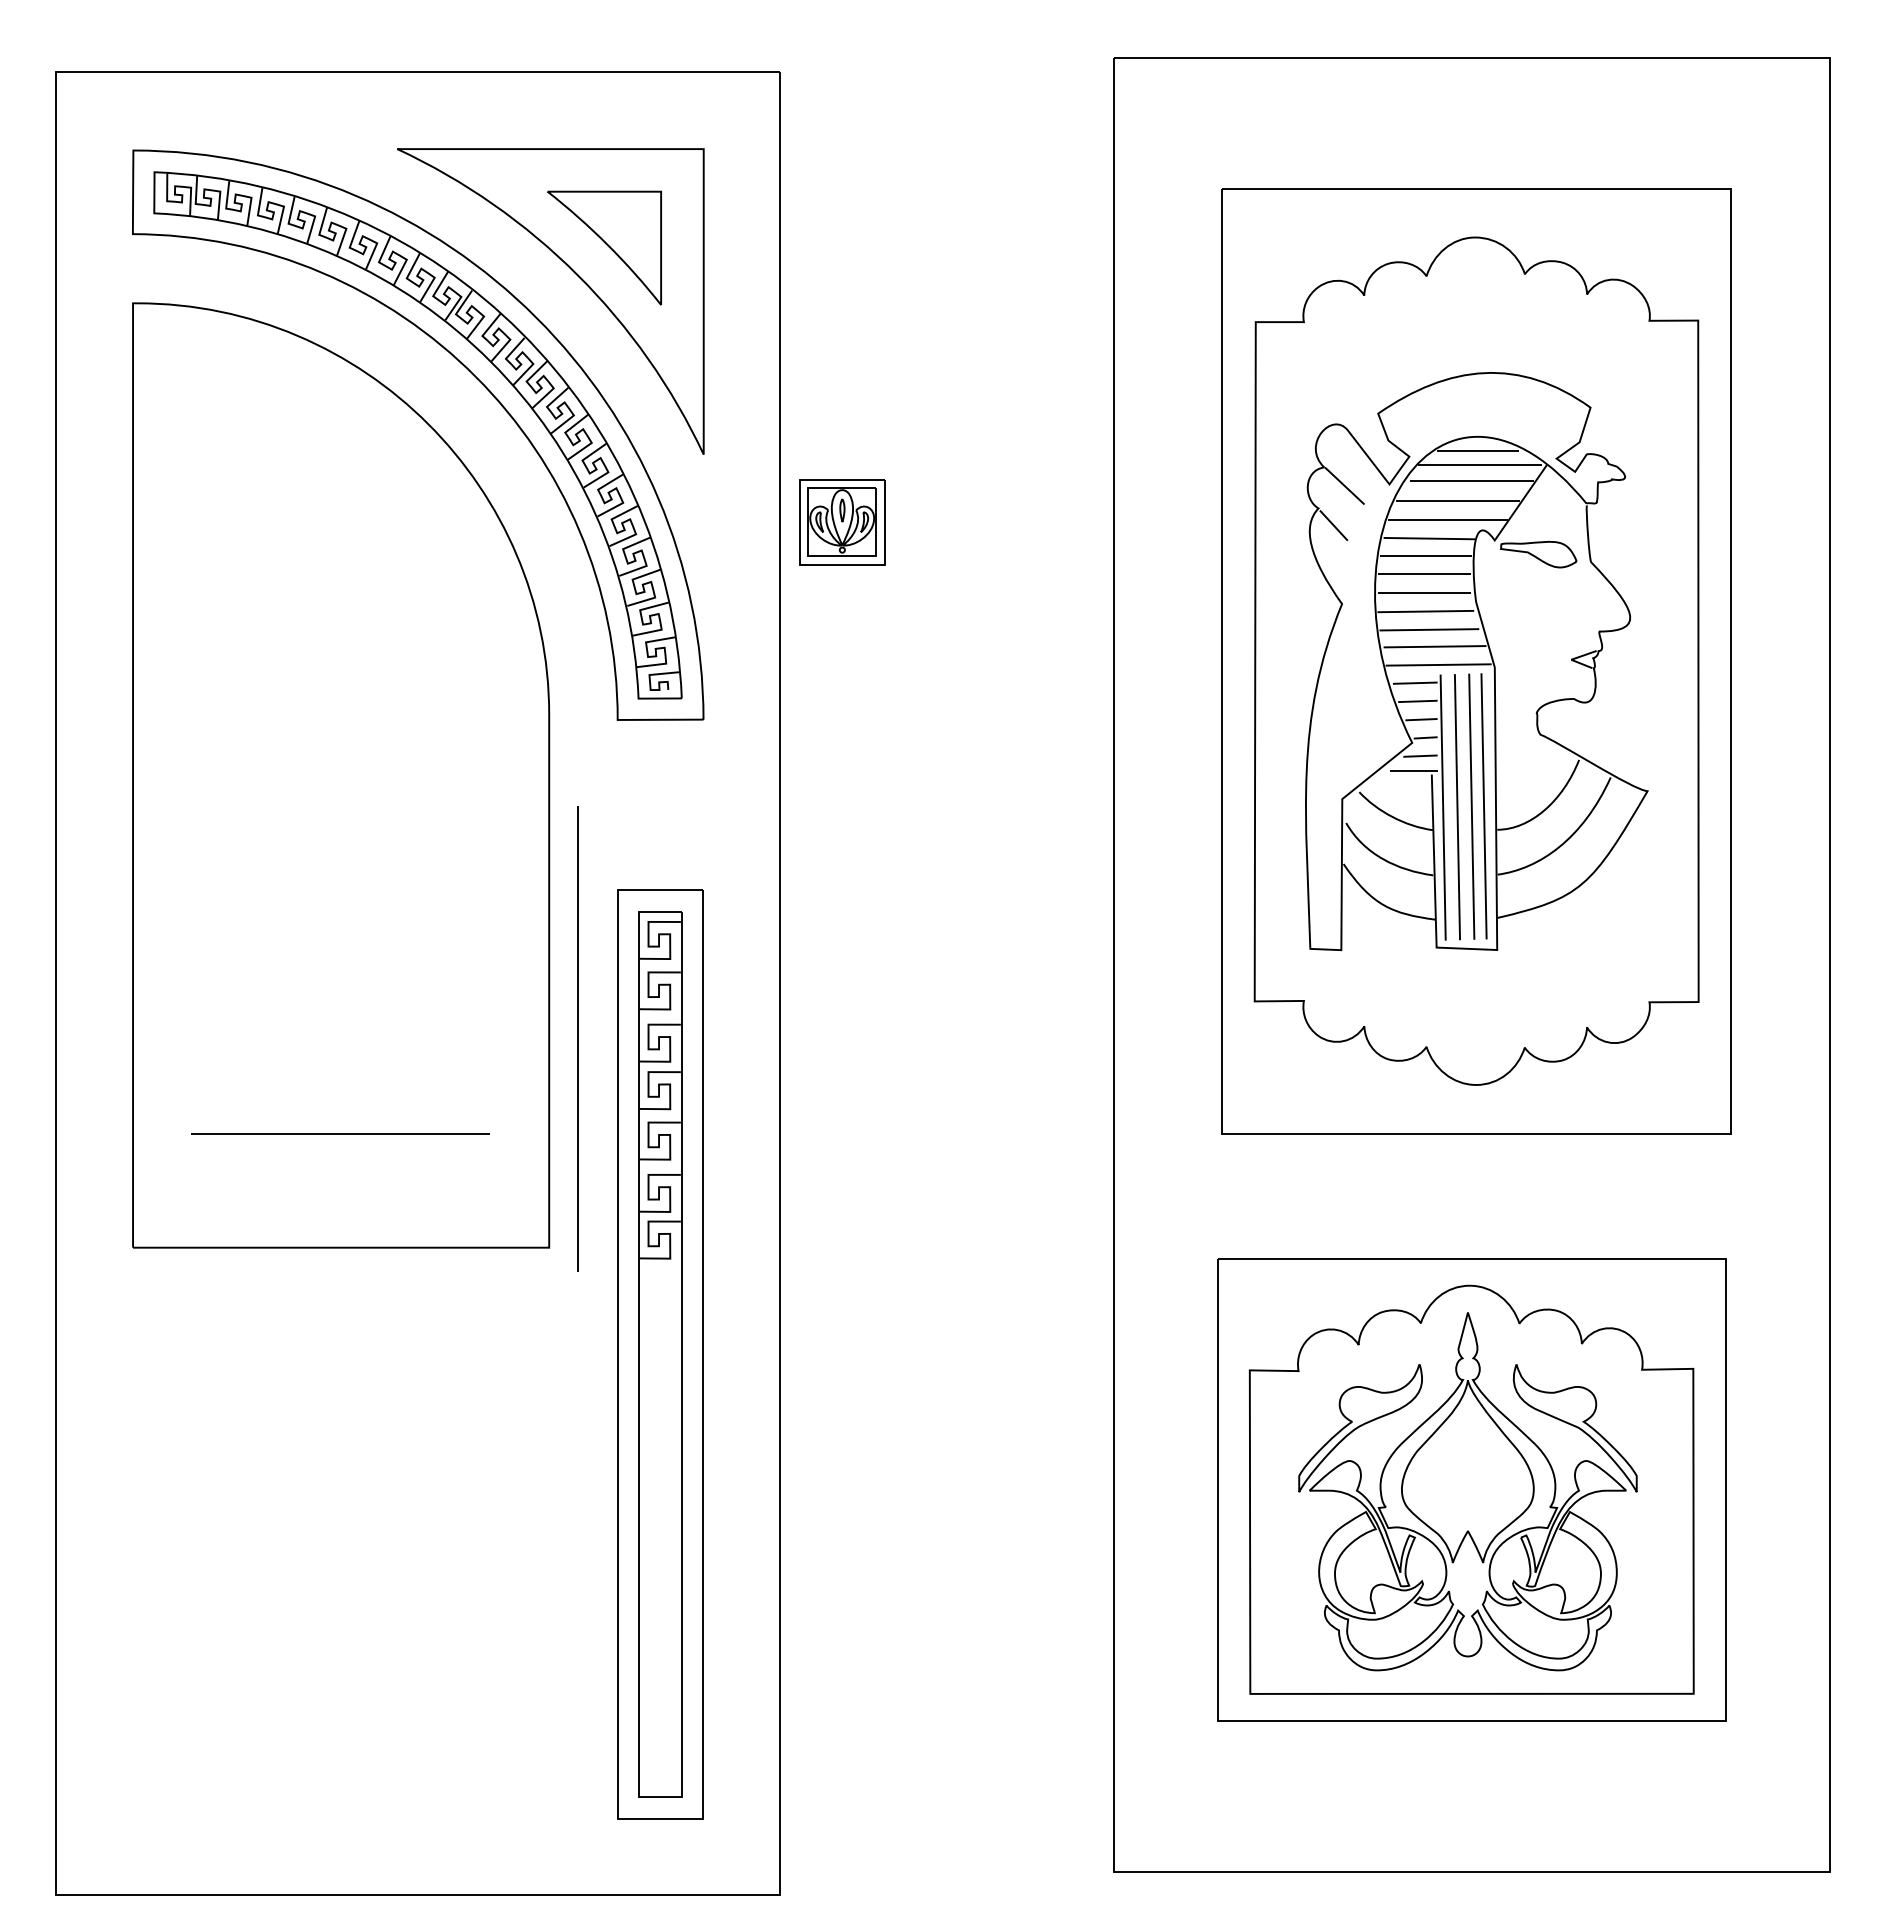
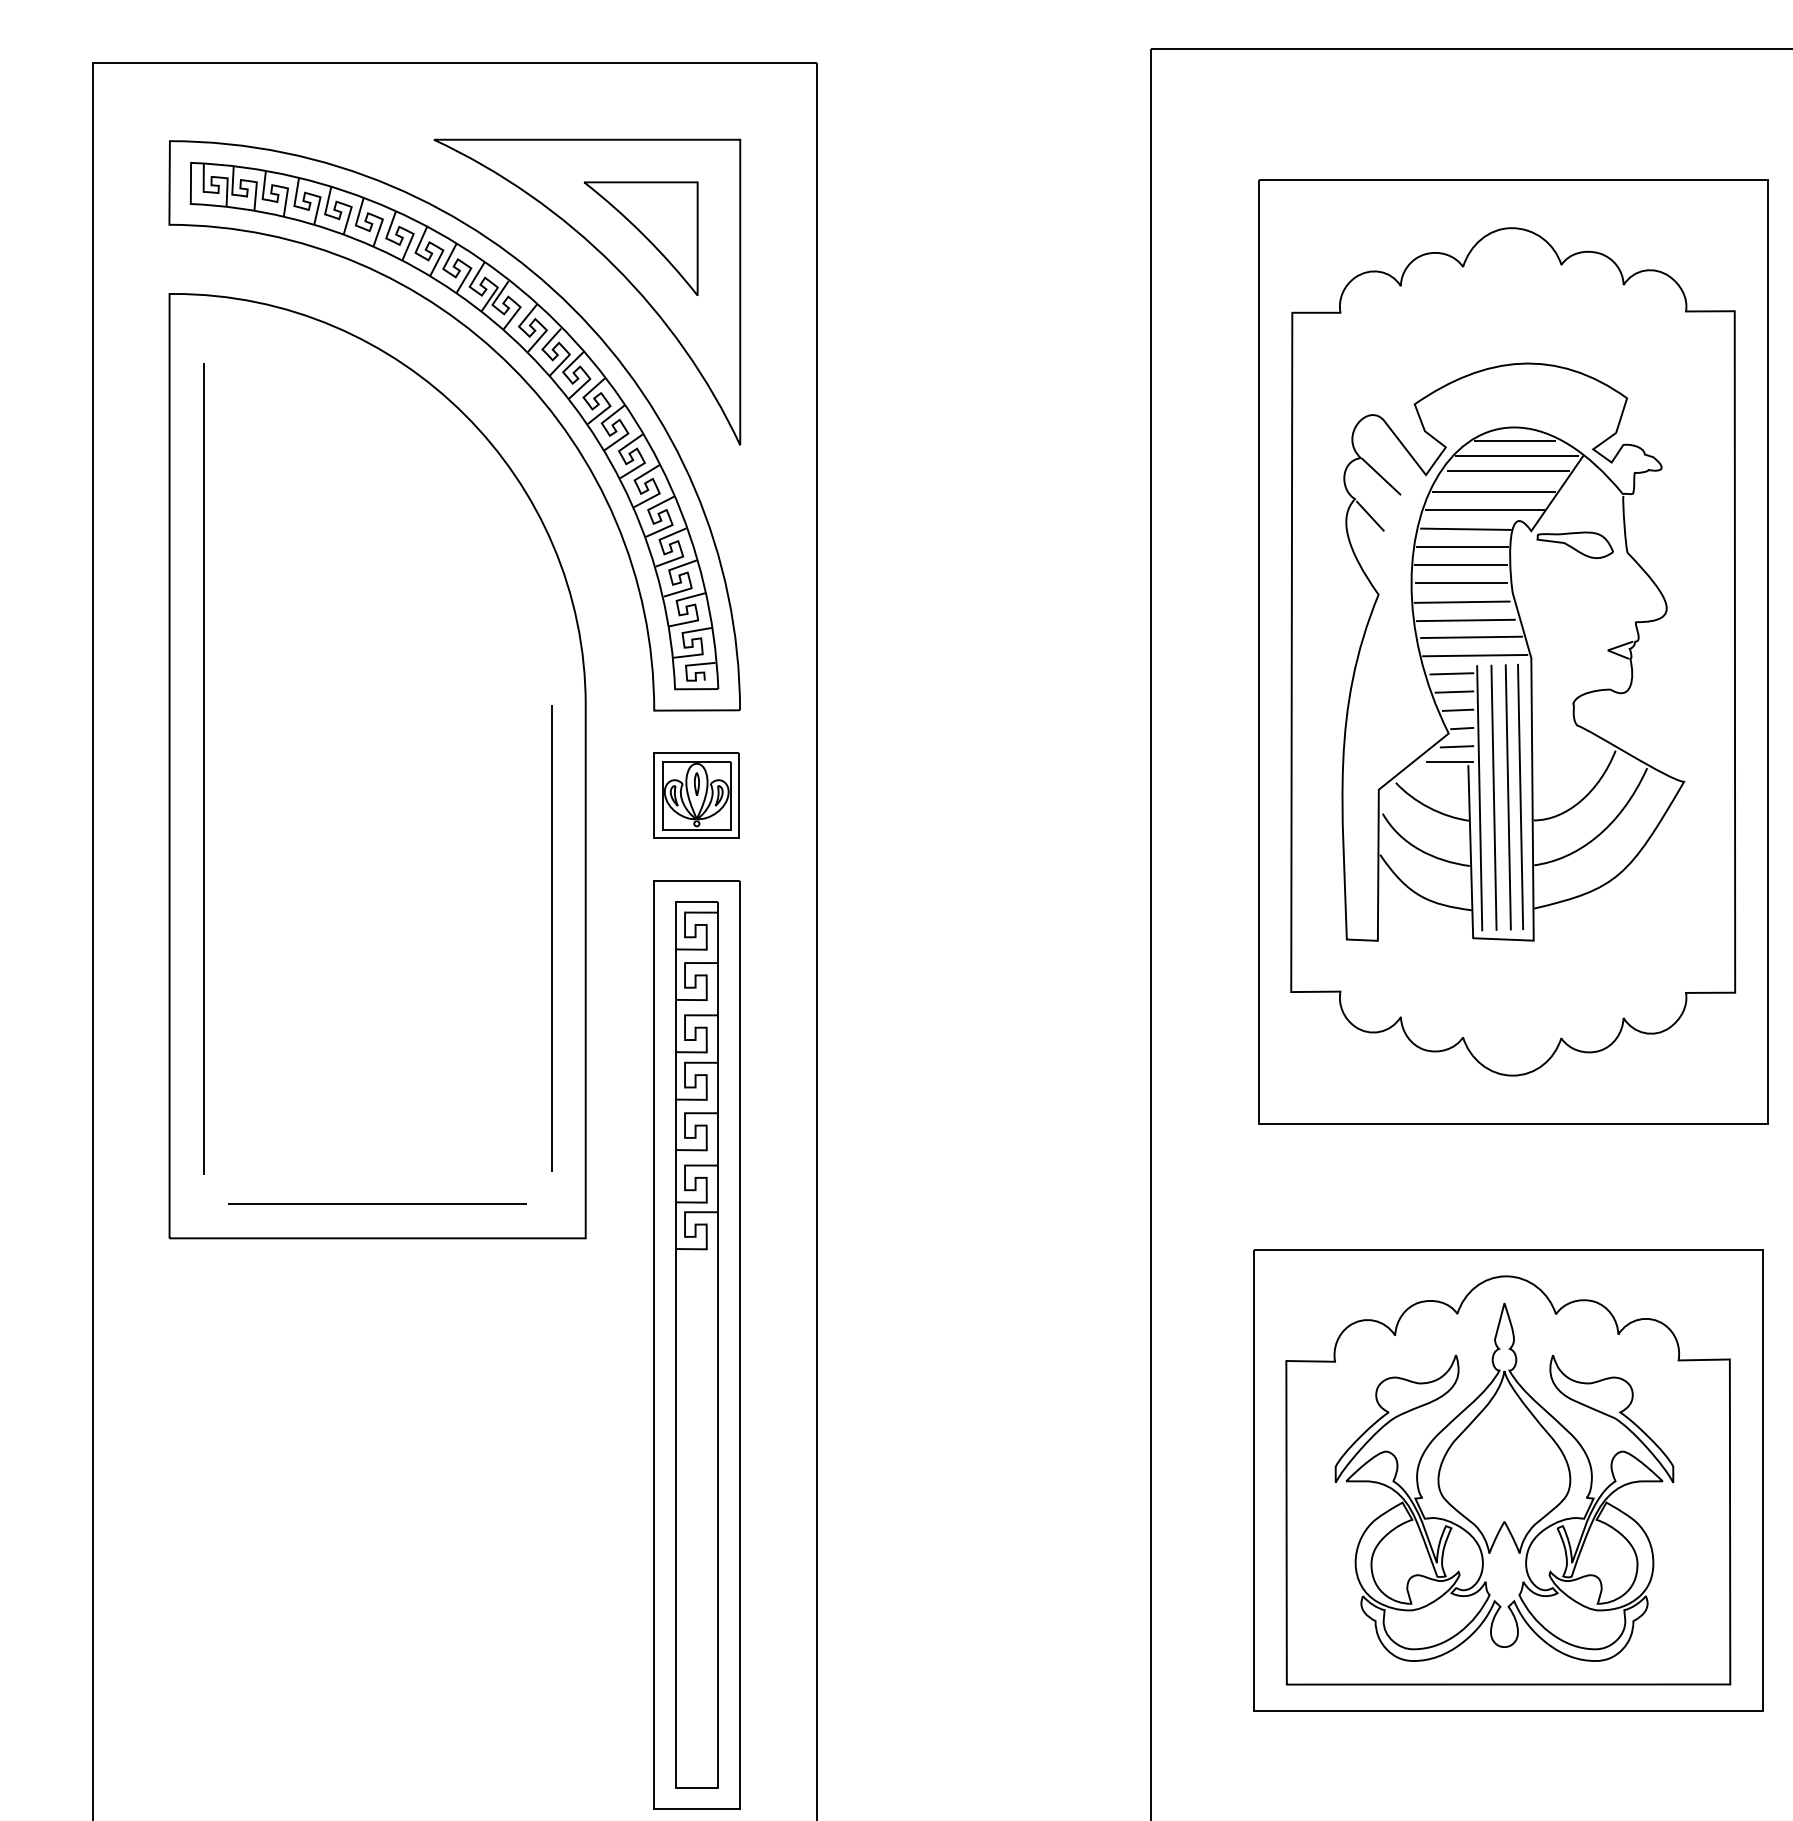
part: (842, 522) -> (697, 796), moved
line: (166, 778) -> (203, 769), added
line: (577, 1038) -> (551, 938), moved
line: (340, 1133) -> (377, 1204), moved

